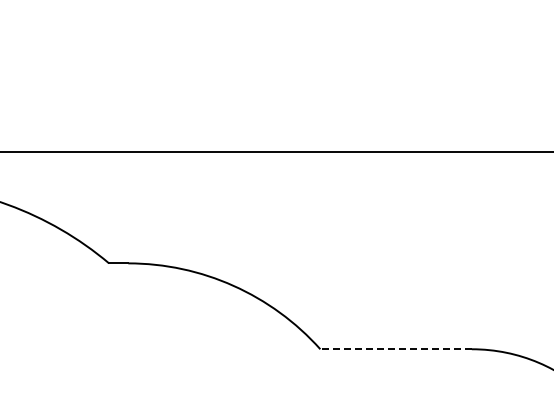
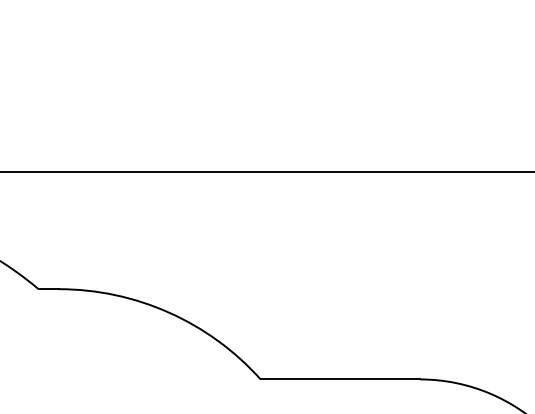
line: (396, 349) -> (340, 379), dashed -> solid

